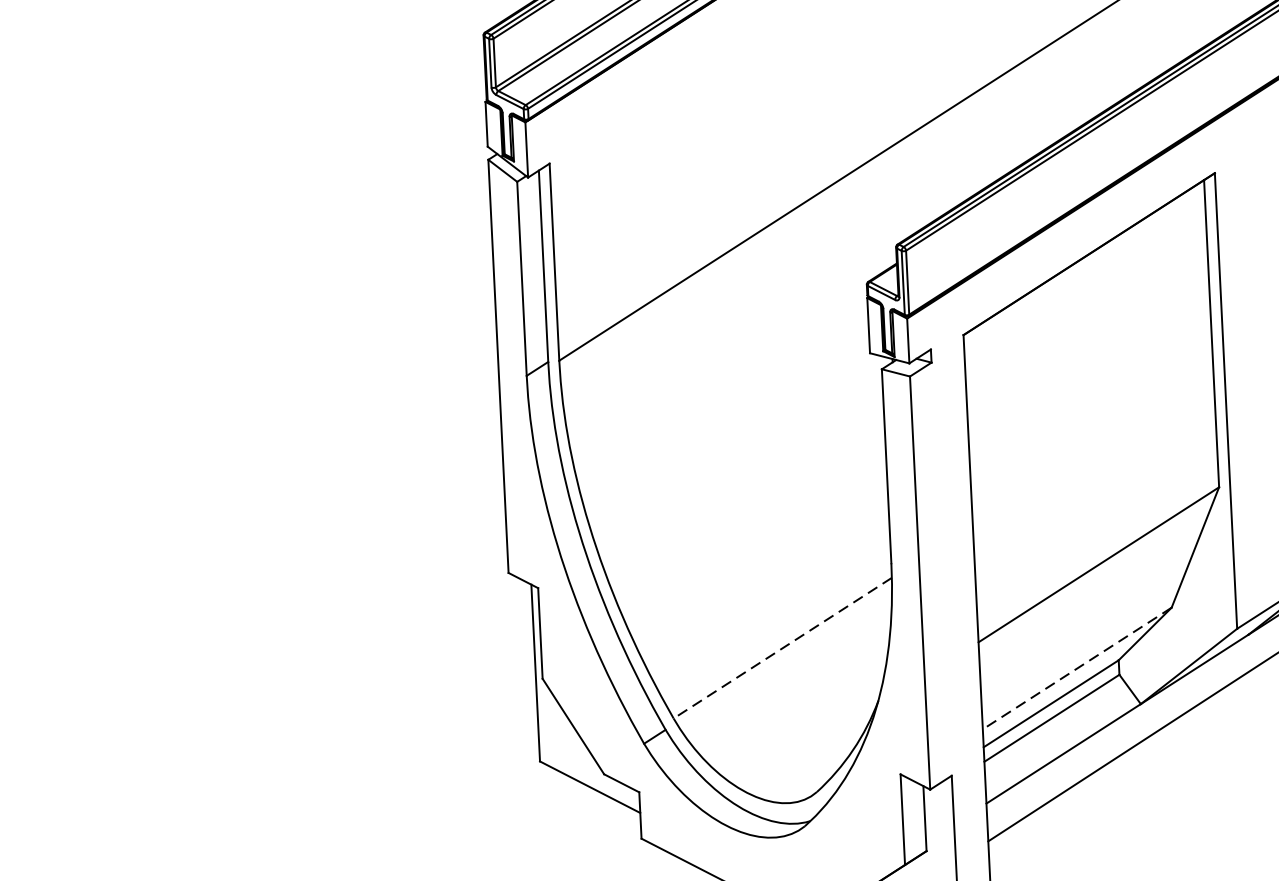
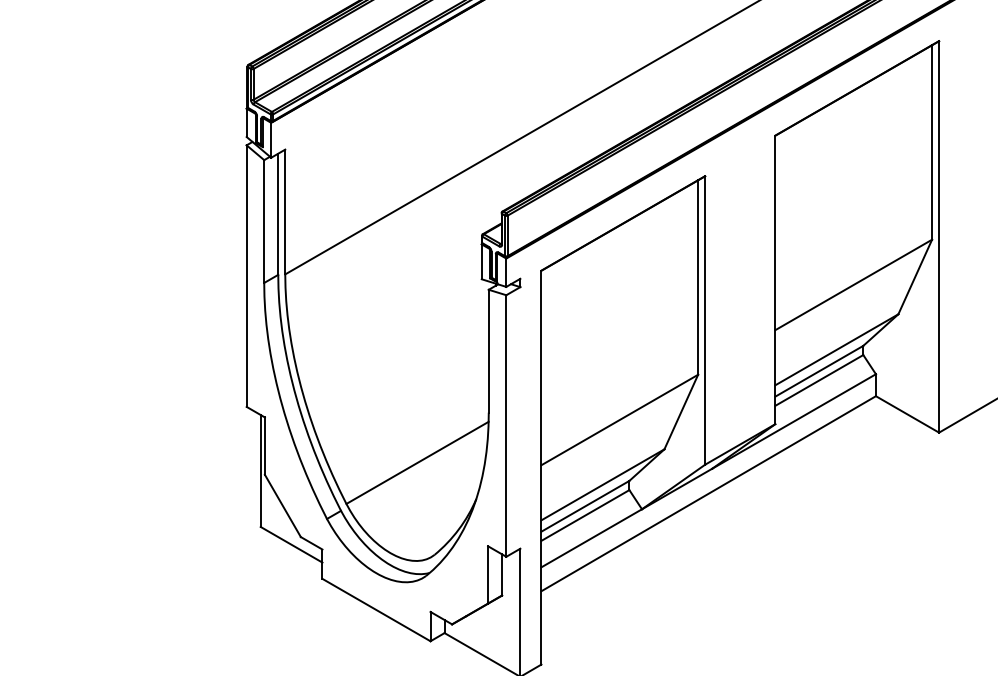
line: (782, 649) -> (417, 463), dashed -> solid
line: (1076, 669) -> (602, 485), dashed -> solid

